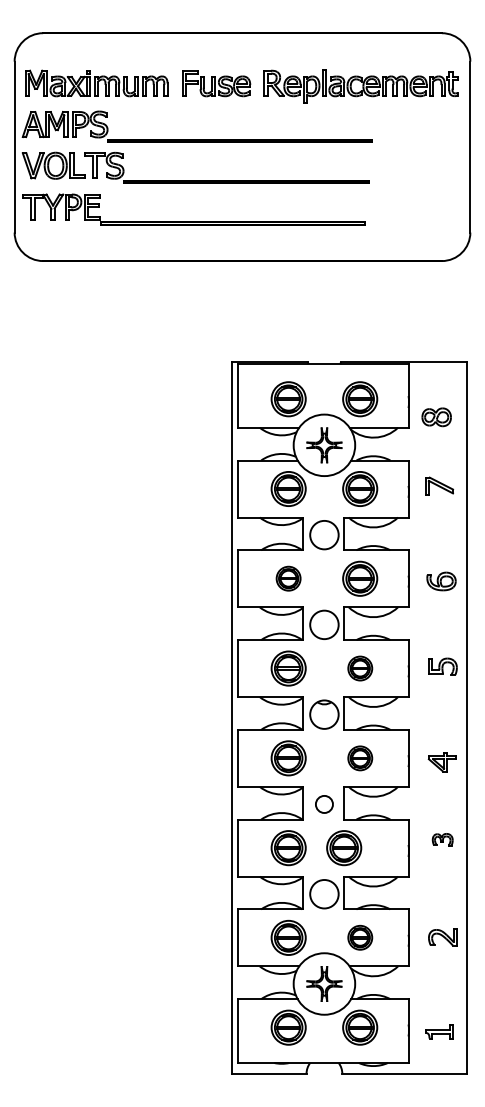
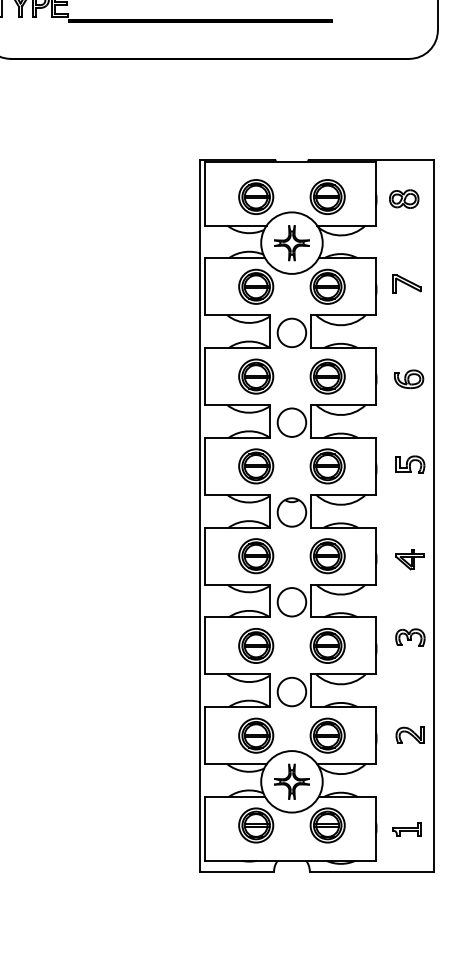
part: (436, 417) -> (404, 199), moved
part: (288, 578) -> (256, 376), size x1.43
part: (360, 668) -> (328, 466), size x1.43
part: (360, 758) -> (328, 556), size x1.43
circle: (324, 804) -> (292, 602), size x1.67
part: (442, 839) -> (410, 637), size x1.43
part: (344, 848) -> (328, 646), moved
part: (360, 937) -> (328, 735), size x1.43

